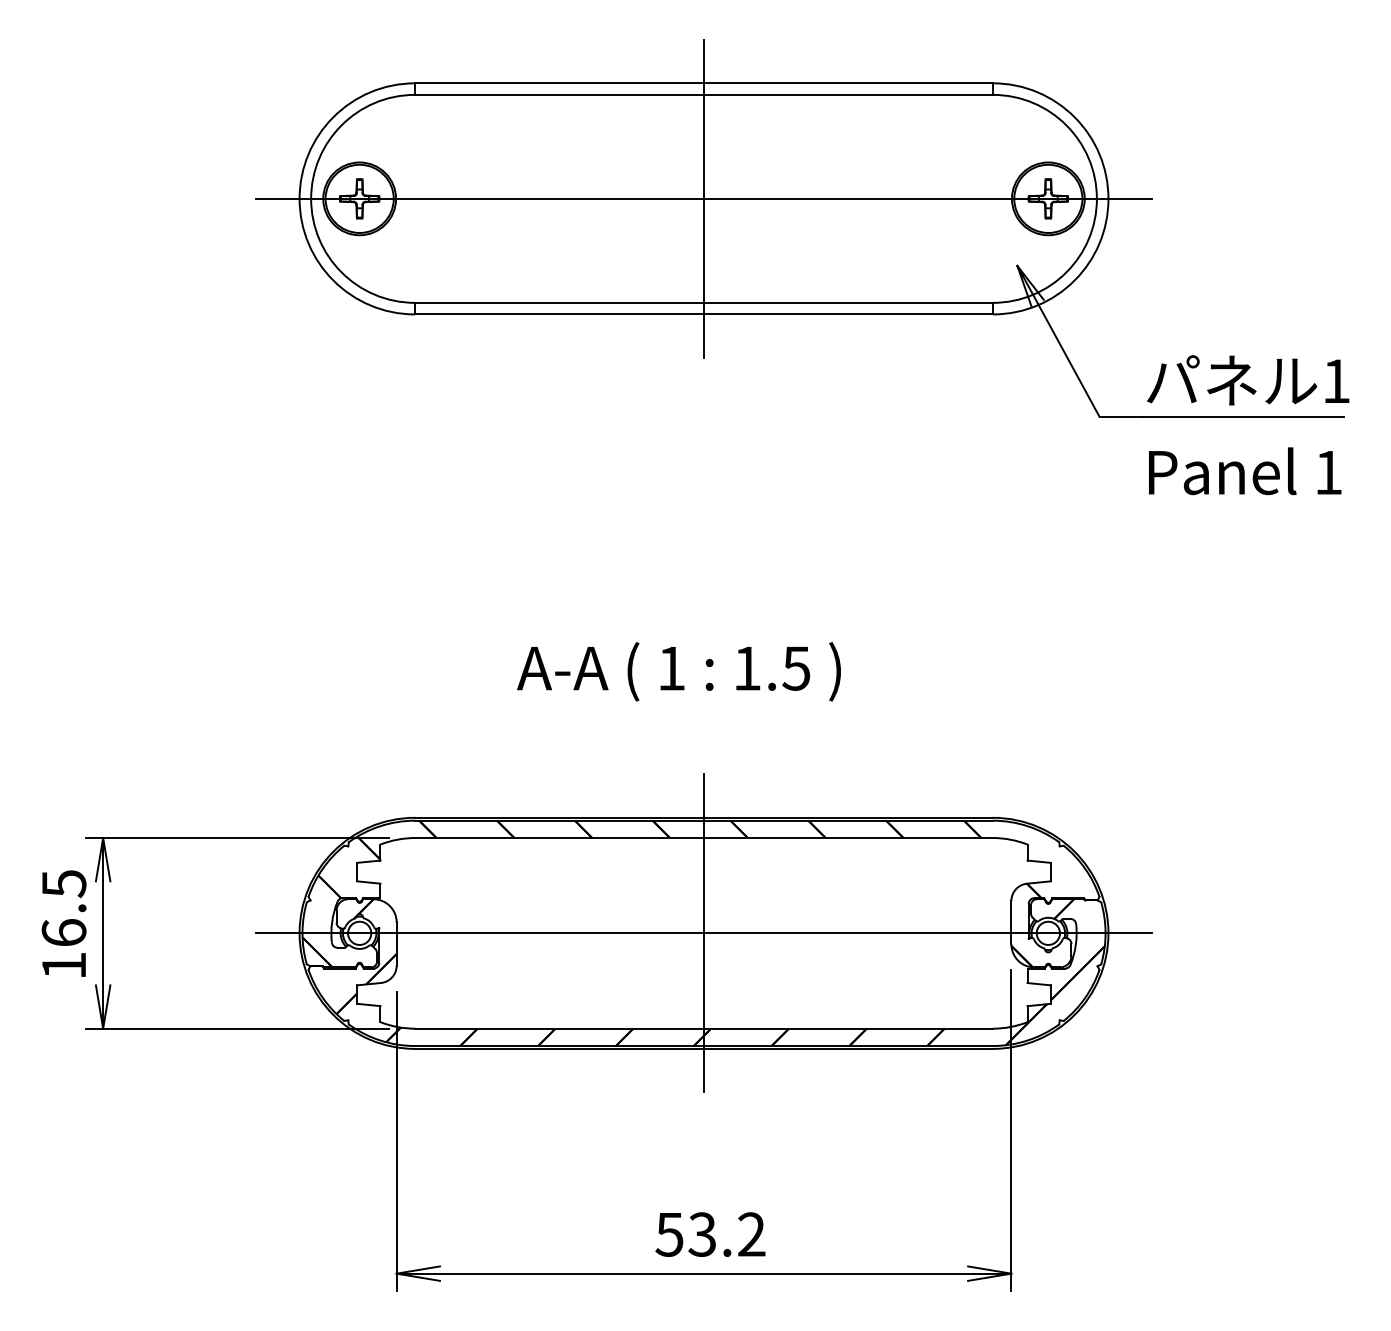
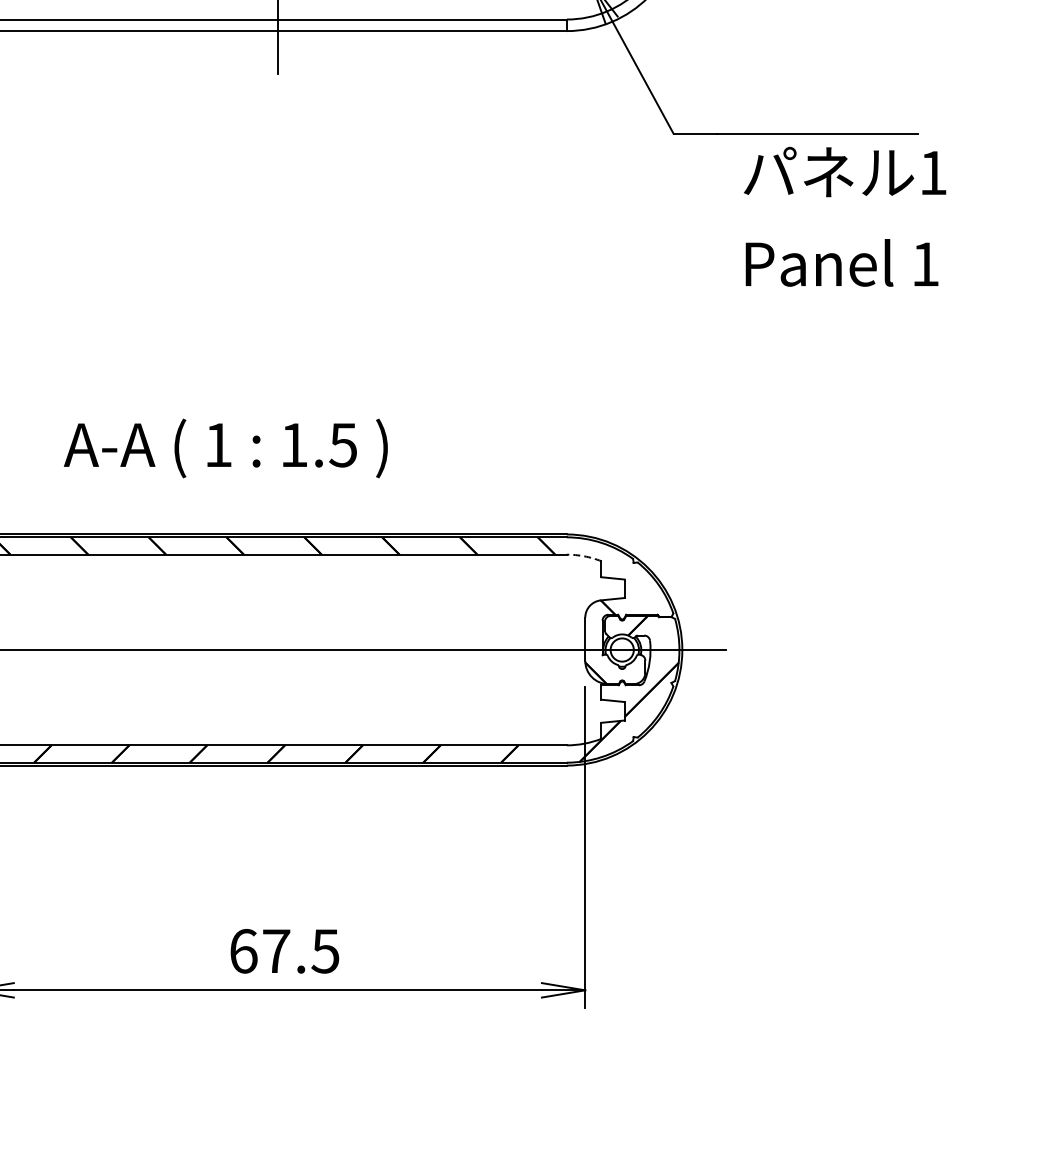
text: (1248, 425) -> (845, 217), moved
text: (678, 671) -> (225, 448), moved
arc: (1010, 839) -> (584, 556), solid -> dashed
line: (704, 933) -> (278, 650), removed
text: (710, 1234) -> (284, 951), 53.2 -> 67.5

